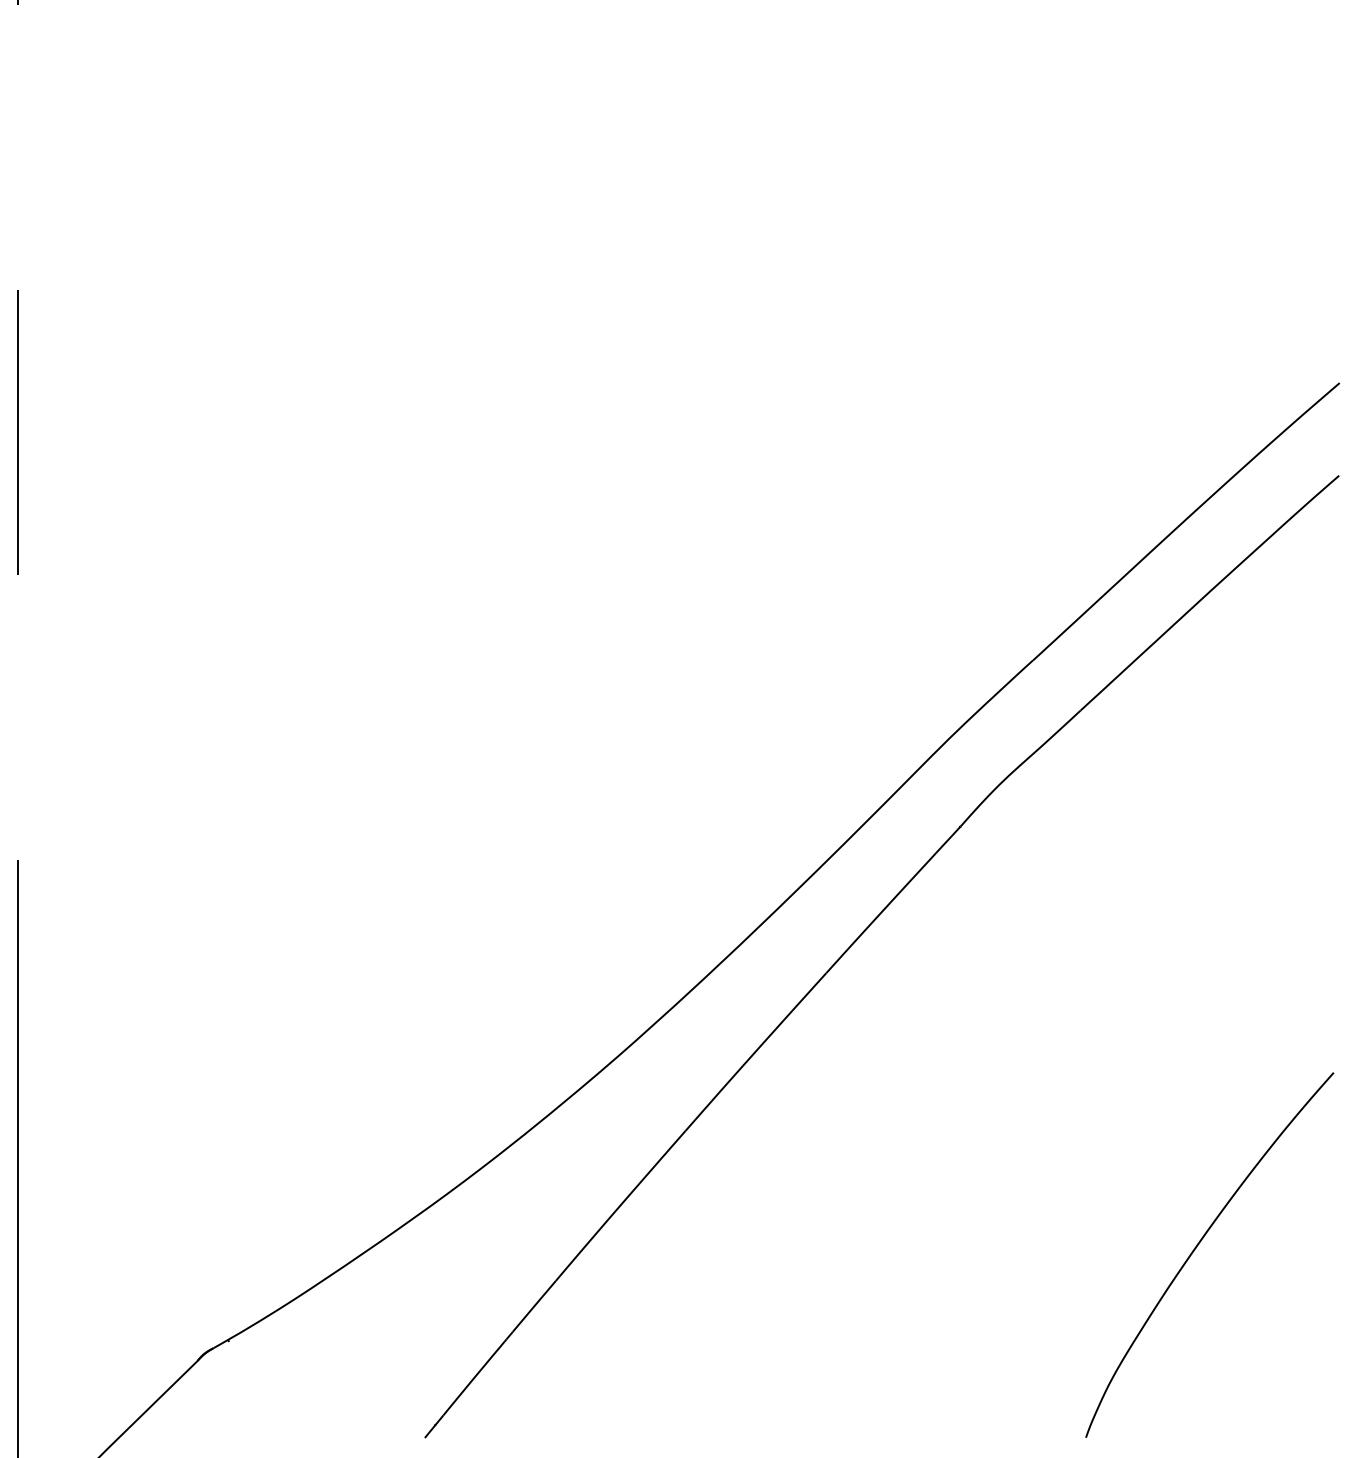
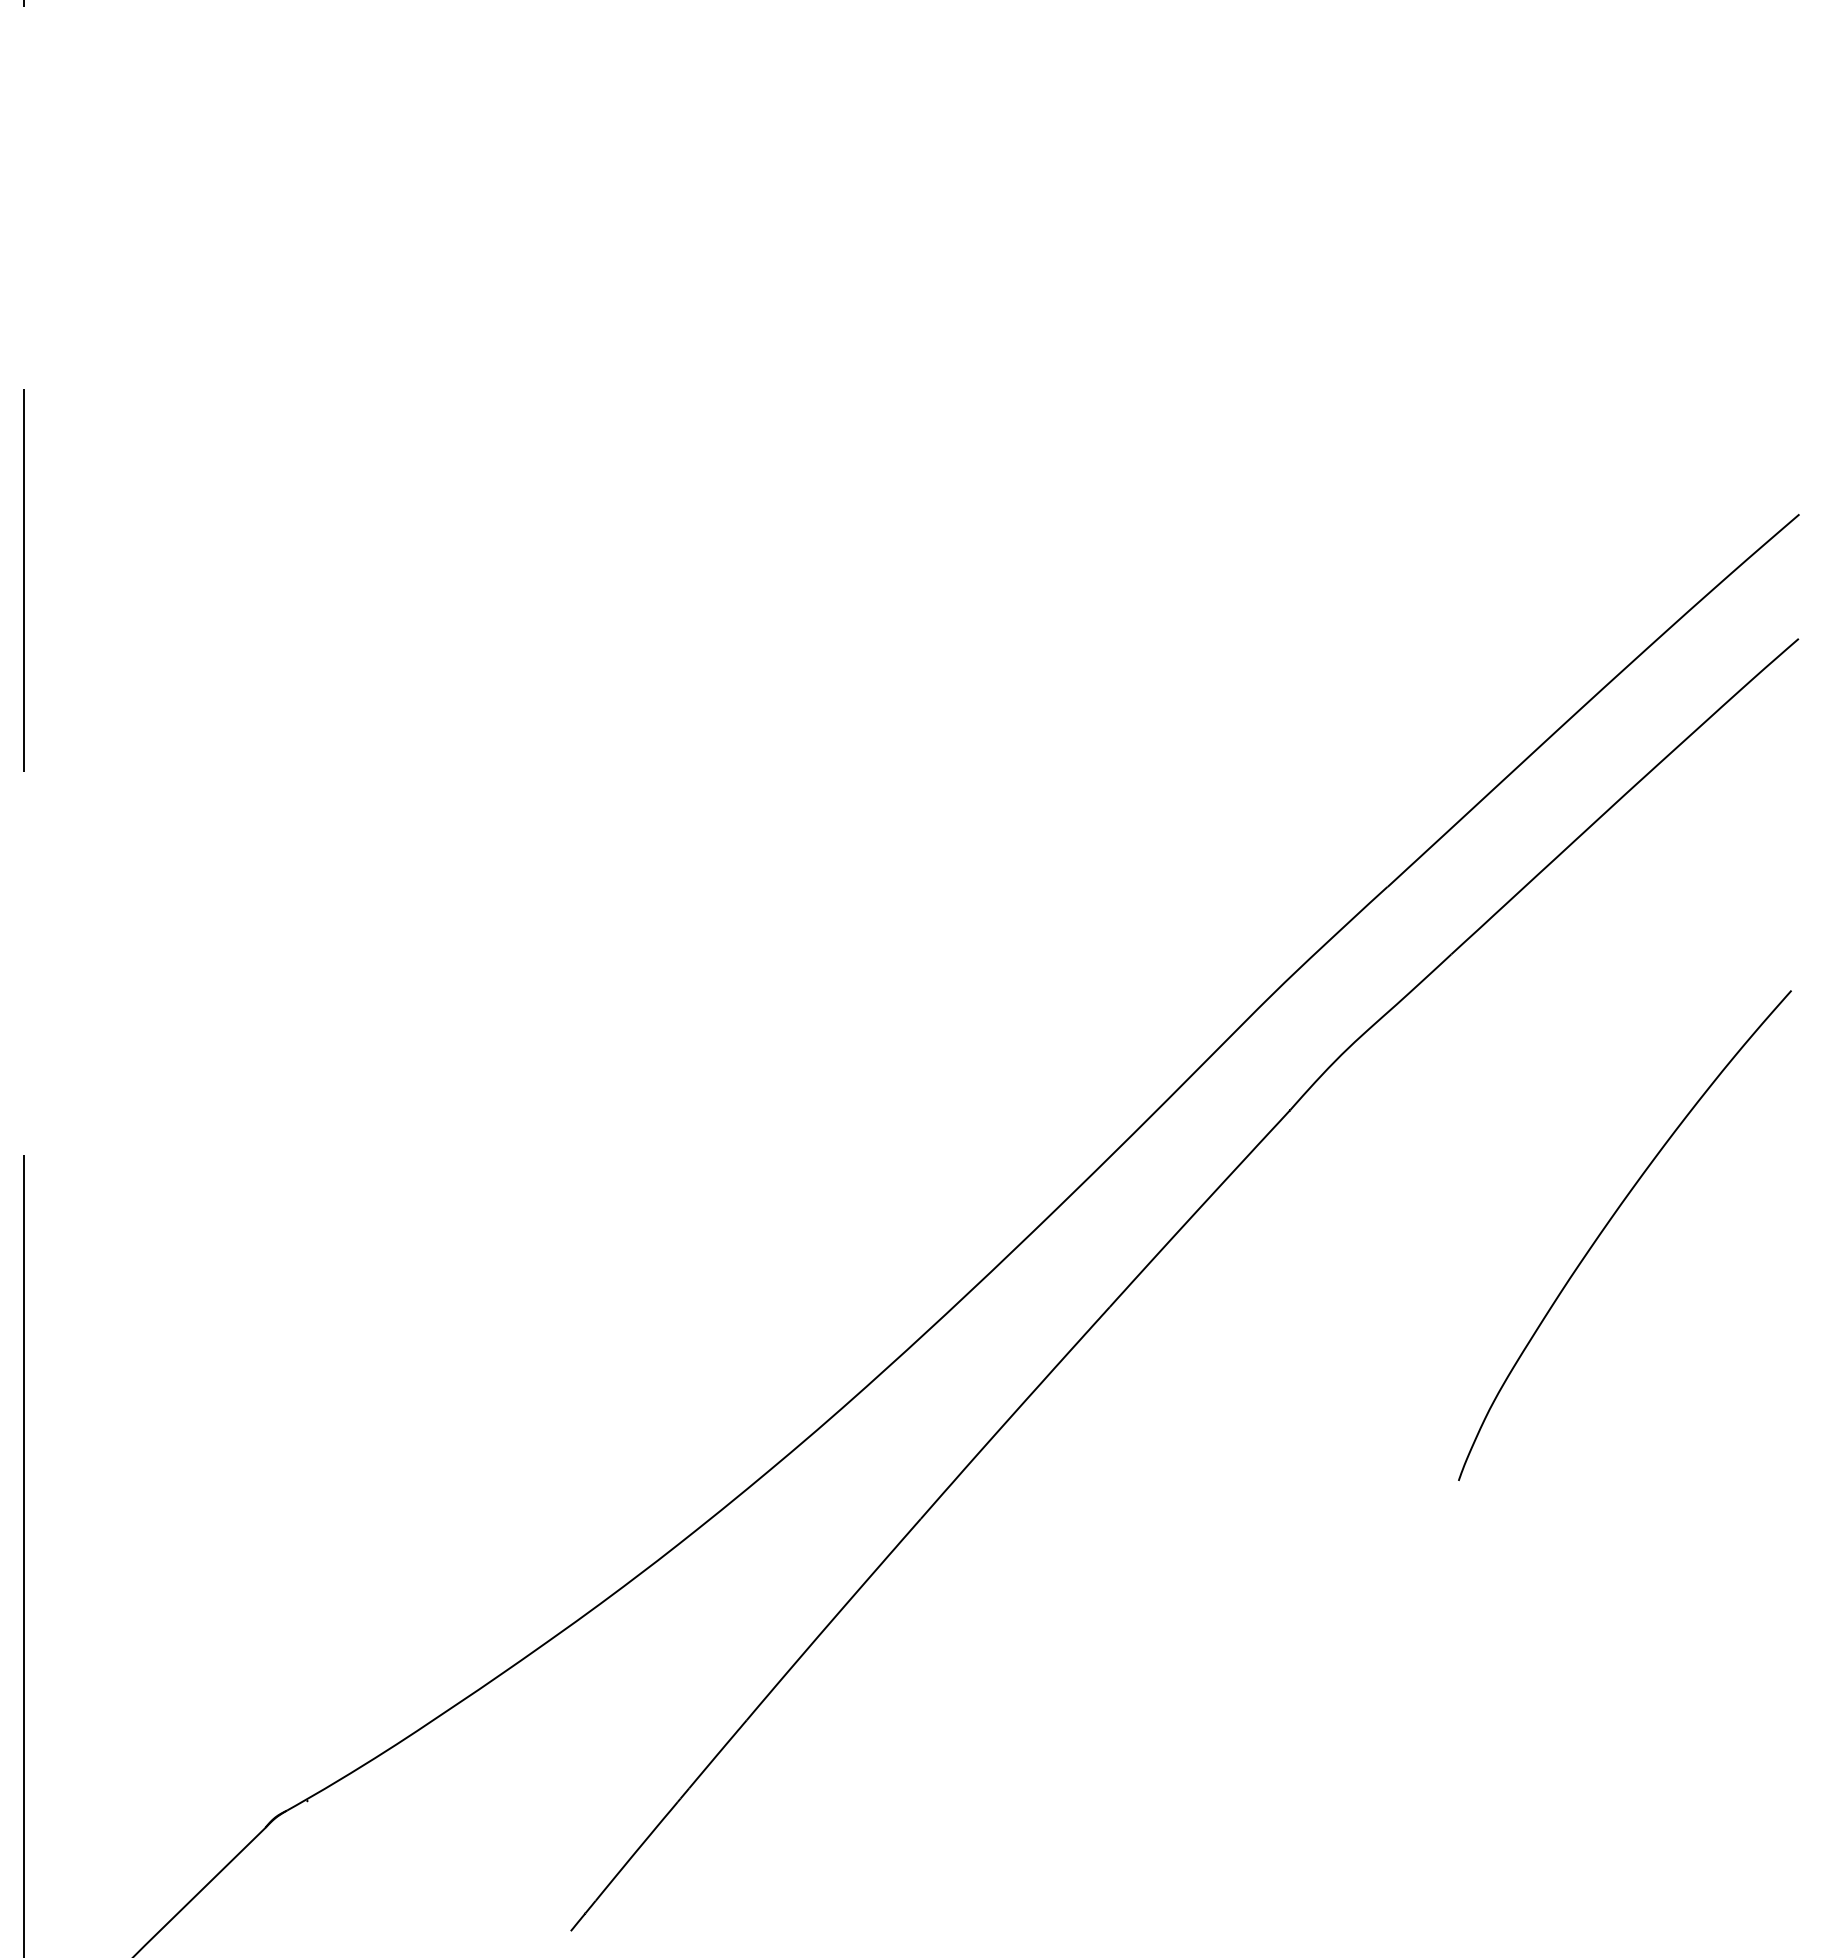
curve: (1197, 1246) -> (1608, 1224), moved

